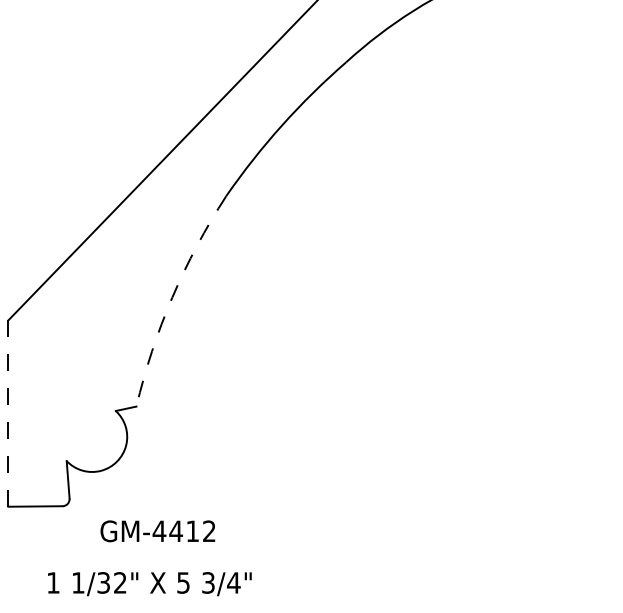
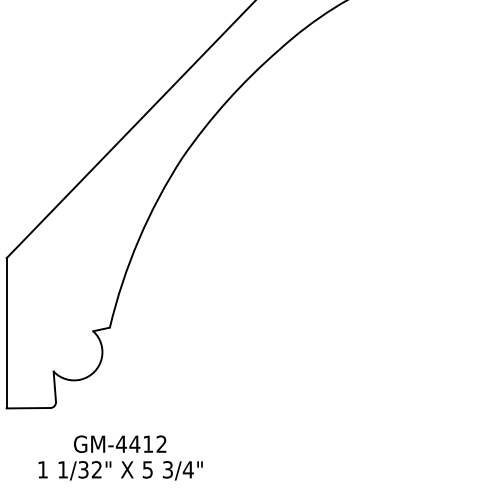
arc: (171, 297) -> (138, 239), dashed -> solid
line: (8, 412) -> (6, 332), dashed -> solid
text: (158, 530) -> (120, 443), moved

